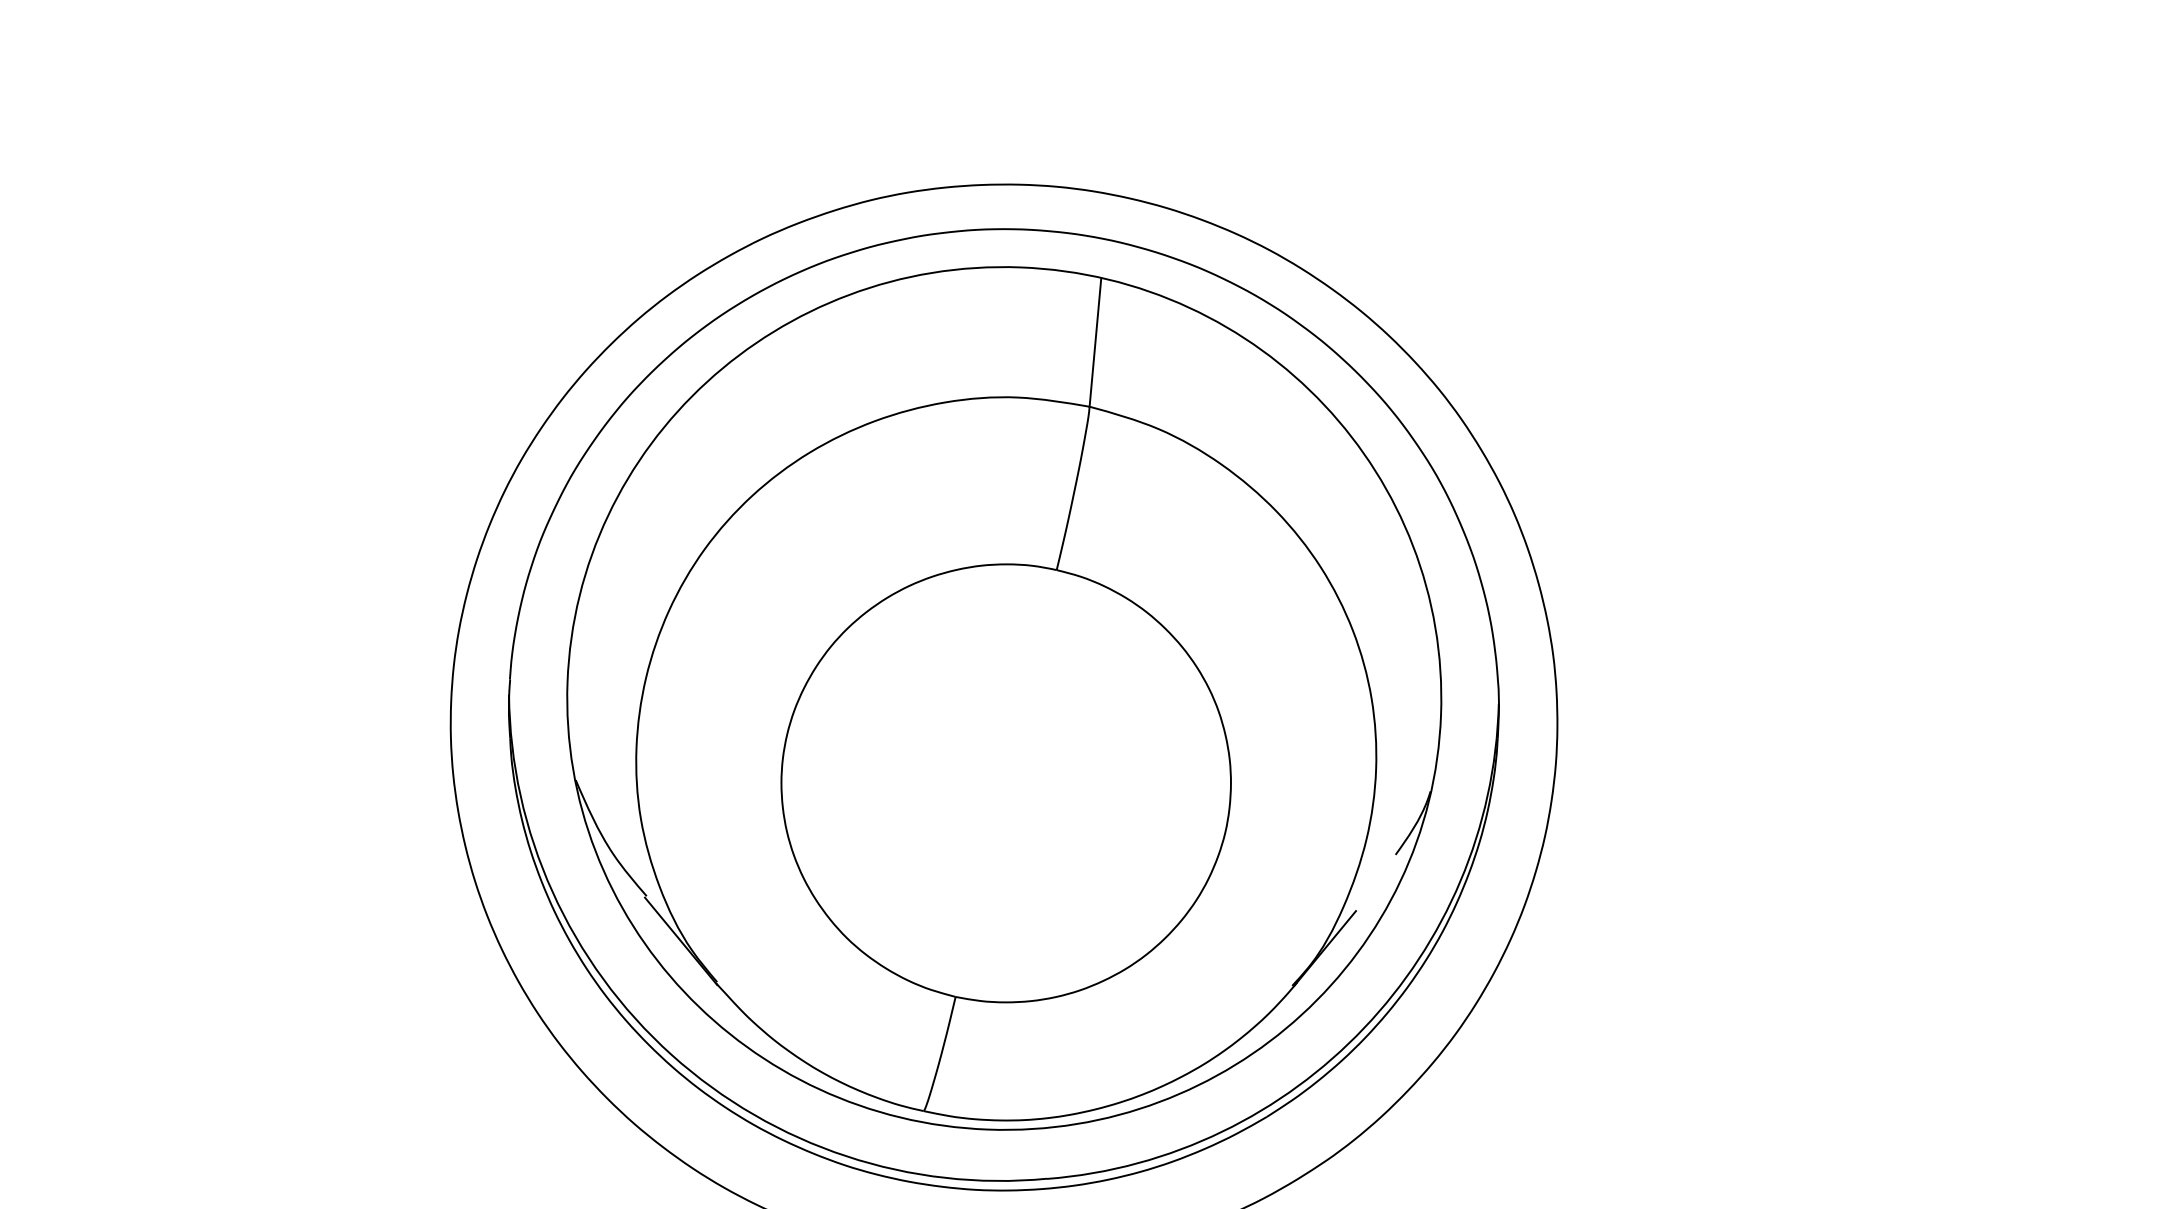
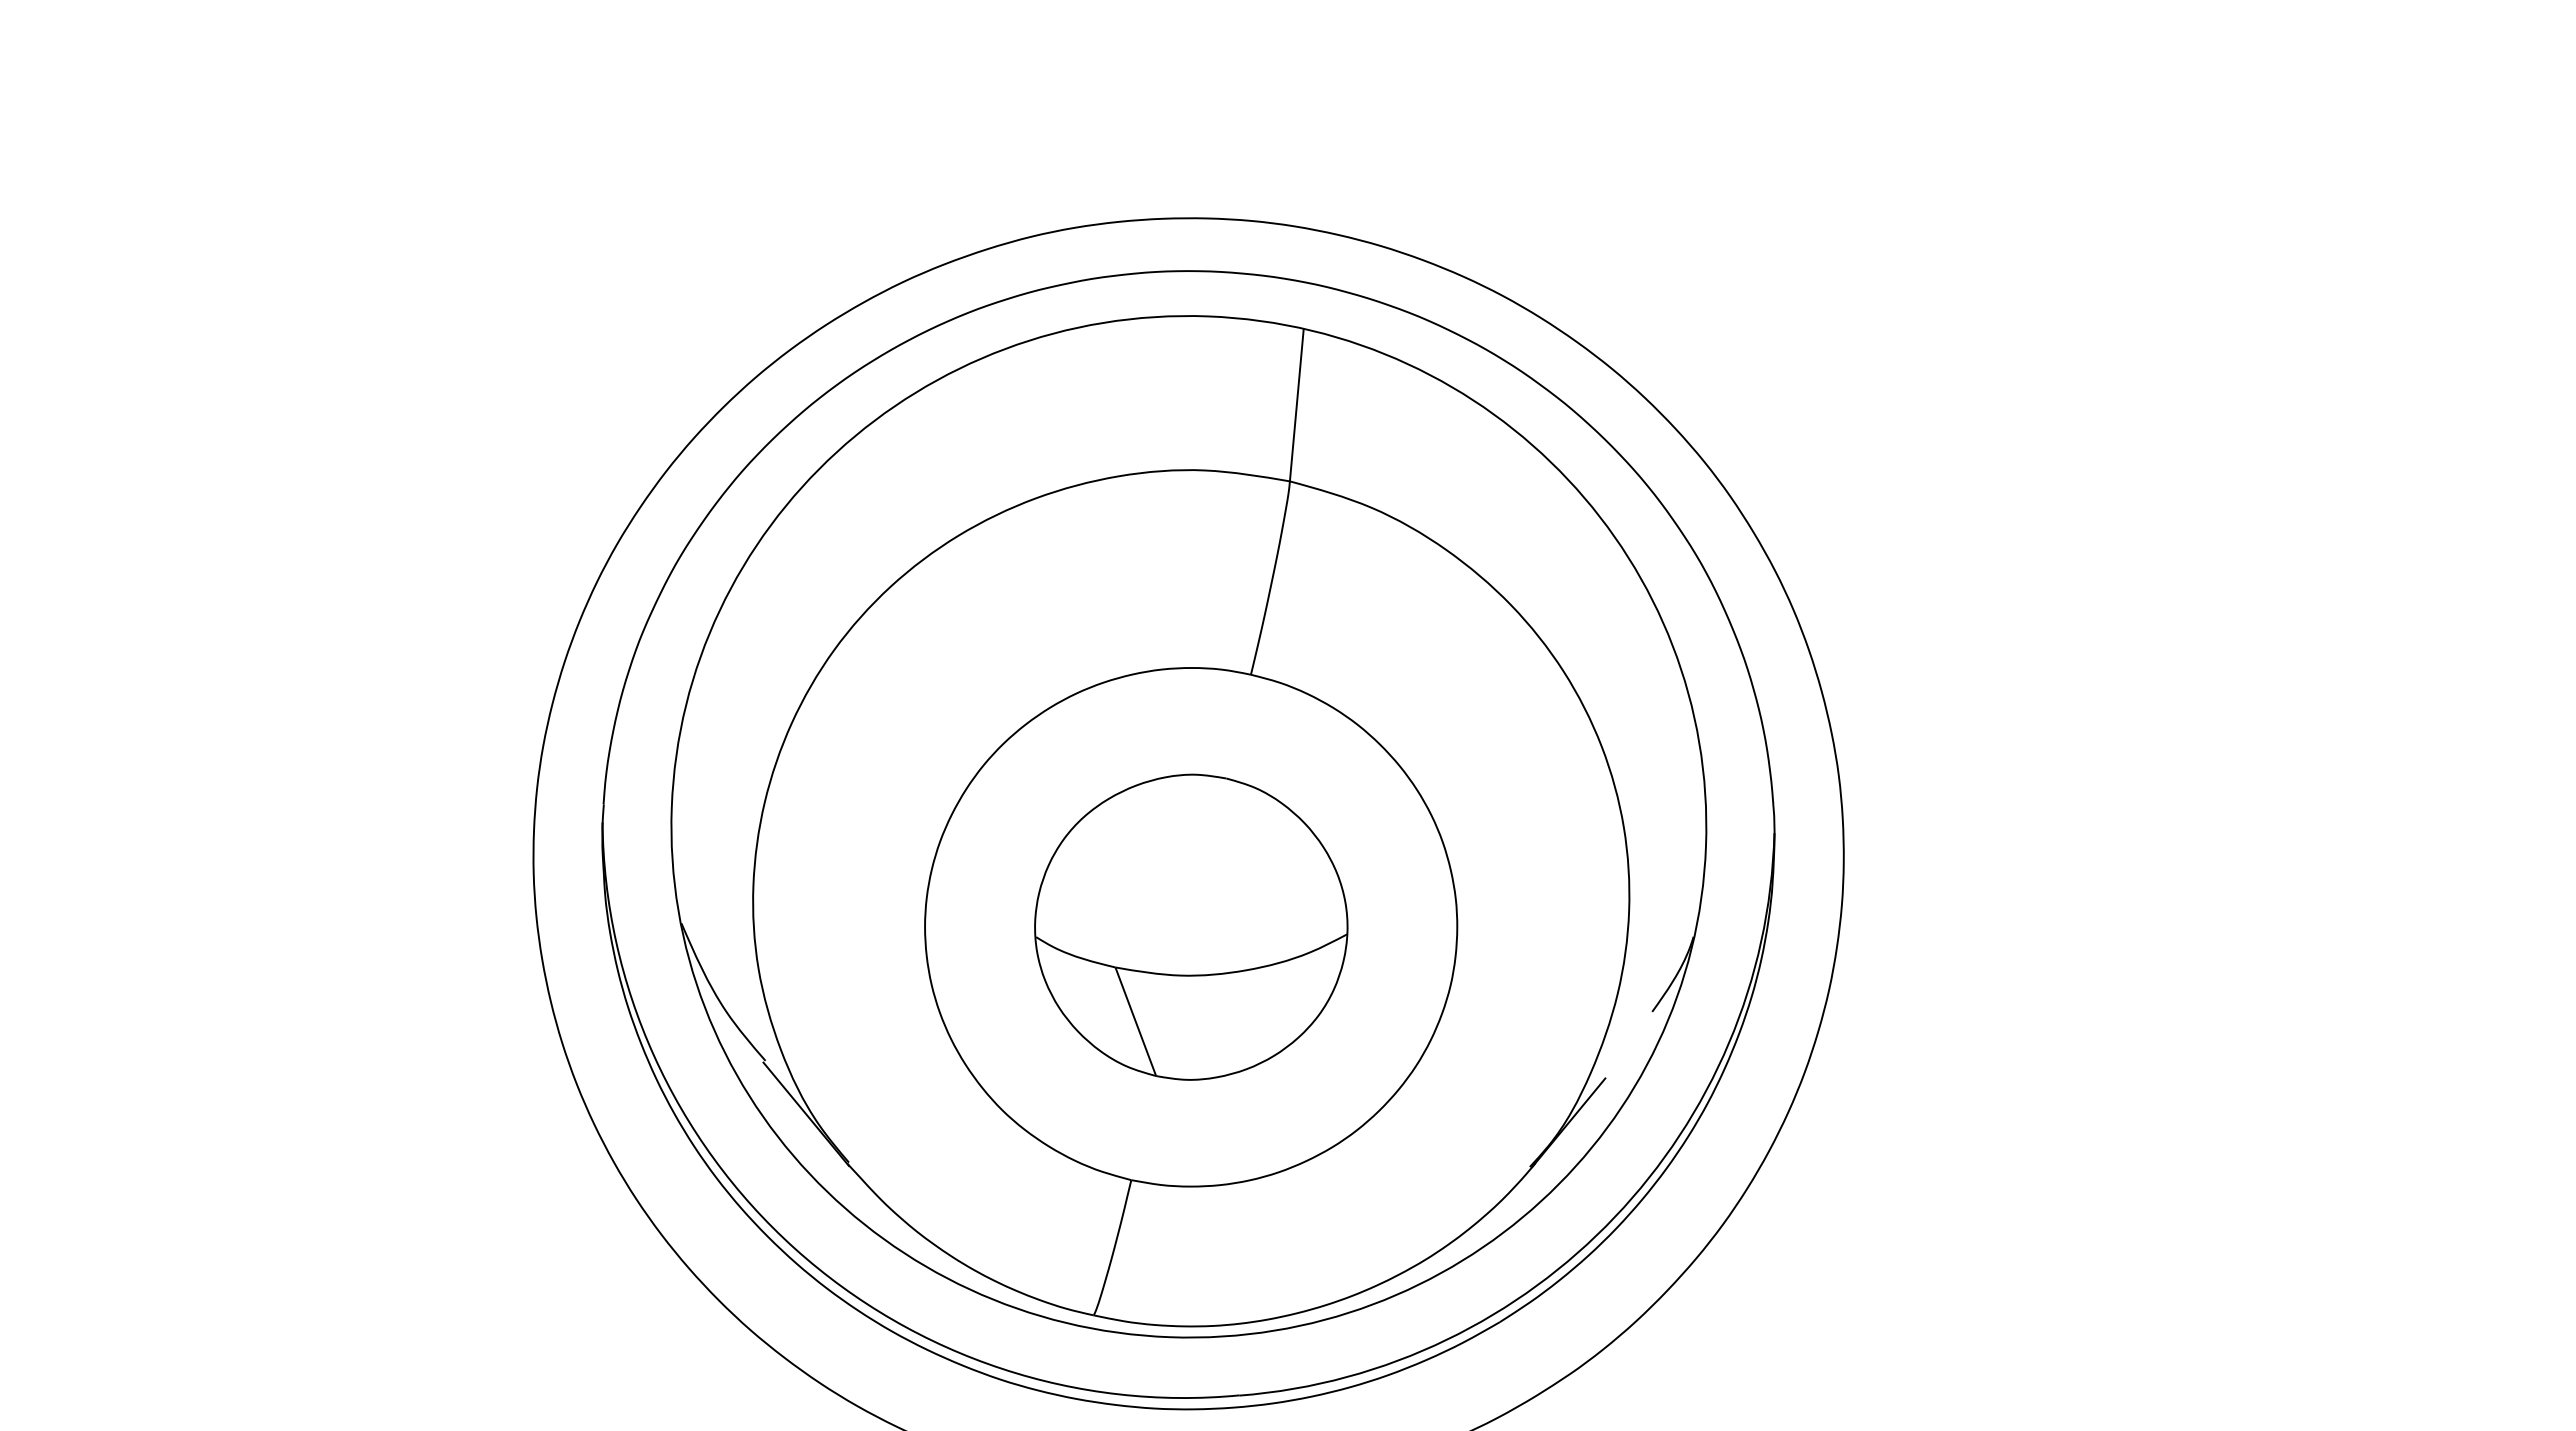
part: (1006, 782) -> (1191, 926), added

